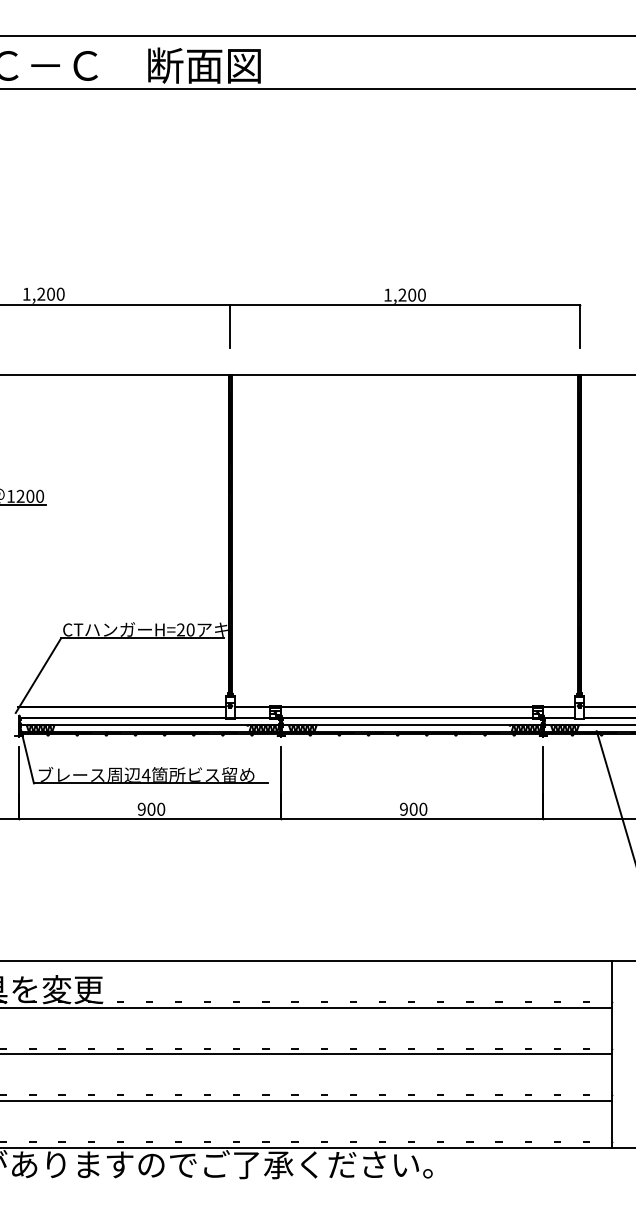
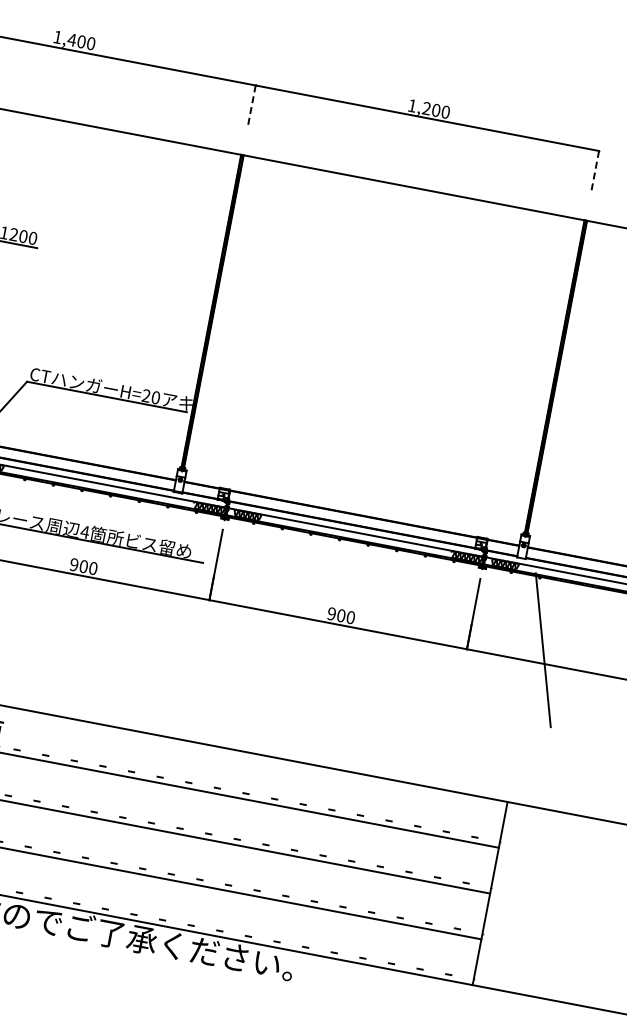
text: (40, 293) -> (71, 39), 1,200 -> 1,400
line: (230, 326) -> (251, 107), solid -> dashed
line: (579, 326) -> (594, 172), solid -> dashed

